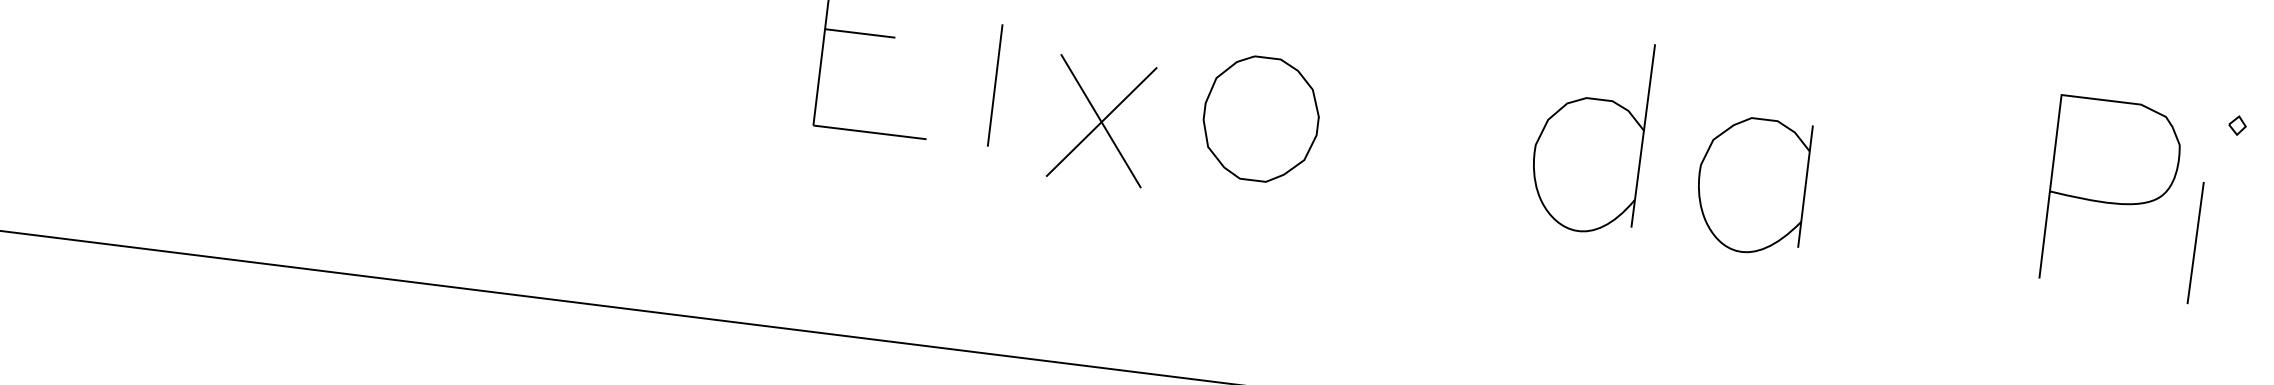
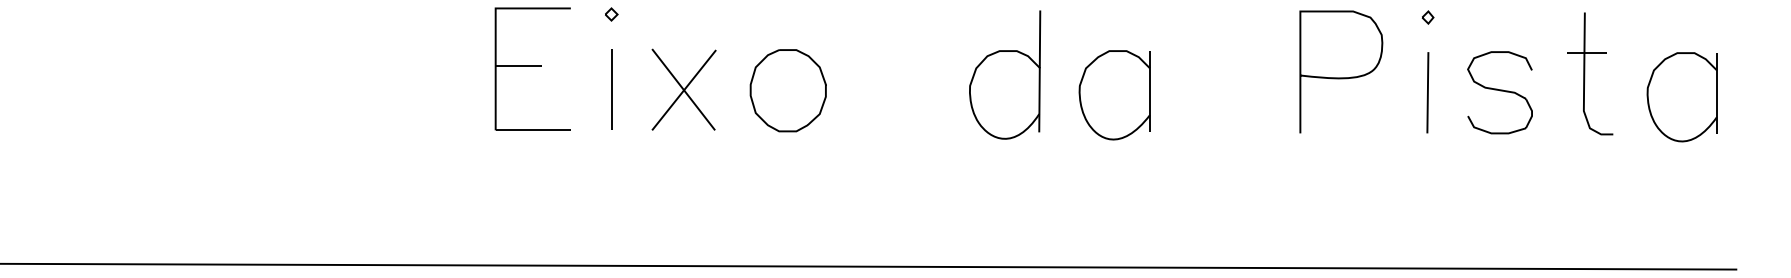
part: (1100, 120) -> (683, 89), moved
curve: (2111, 201) -> (1341, 77), moved
line: (2195, 242) -> (1427, 92), moved

